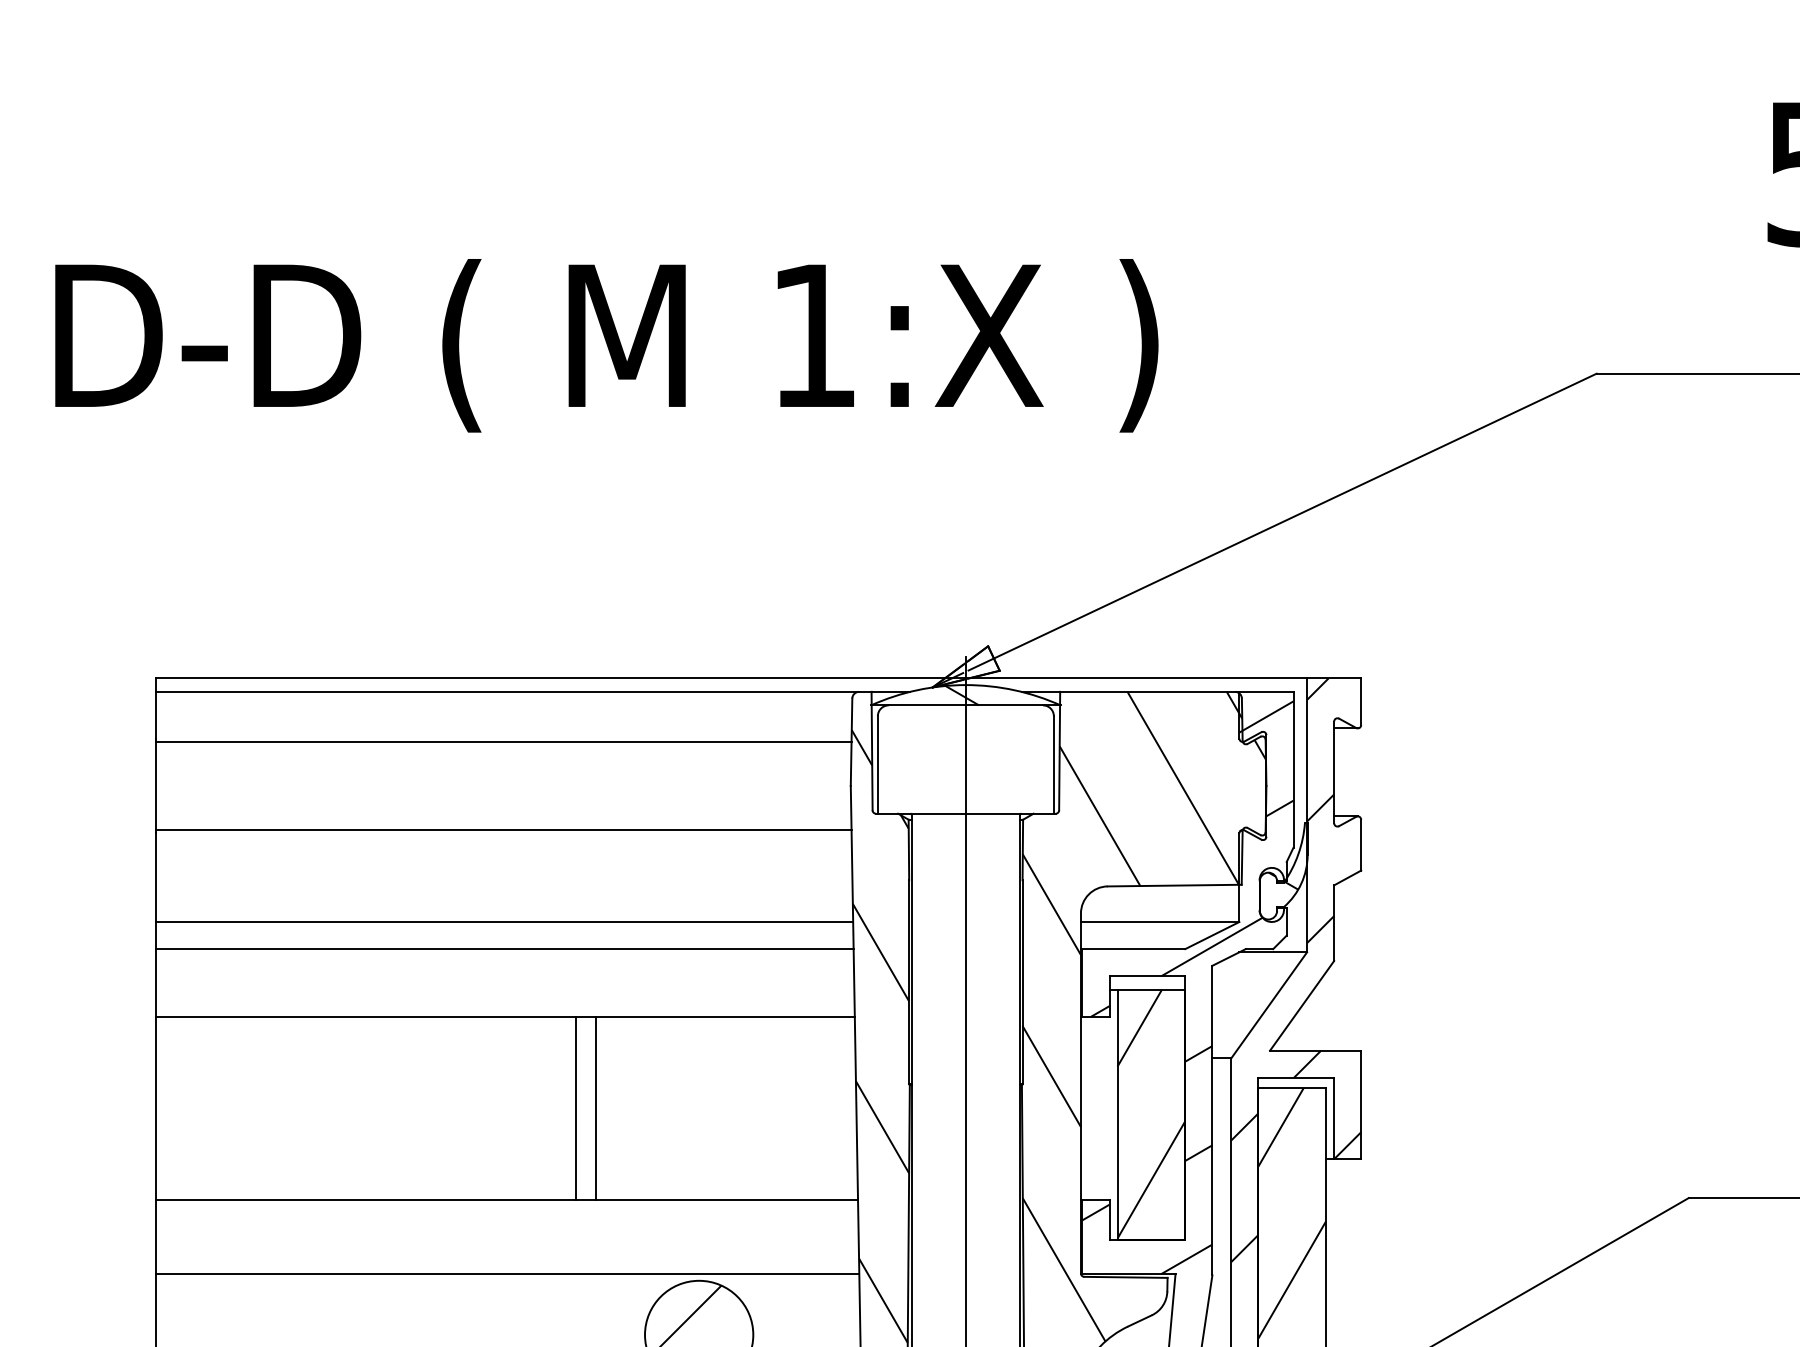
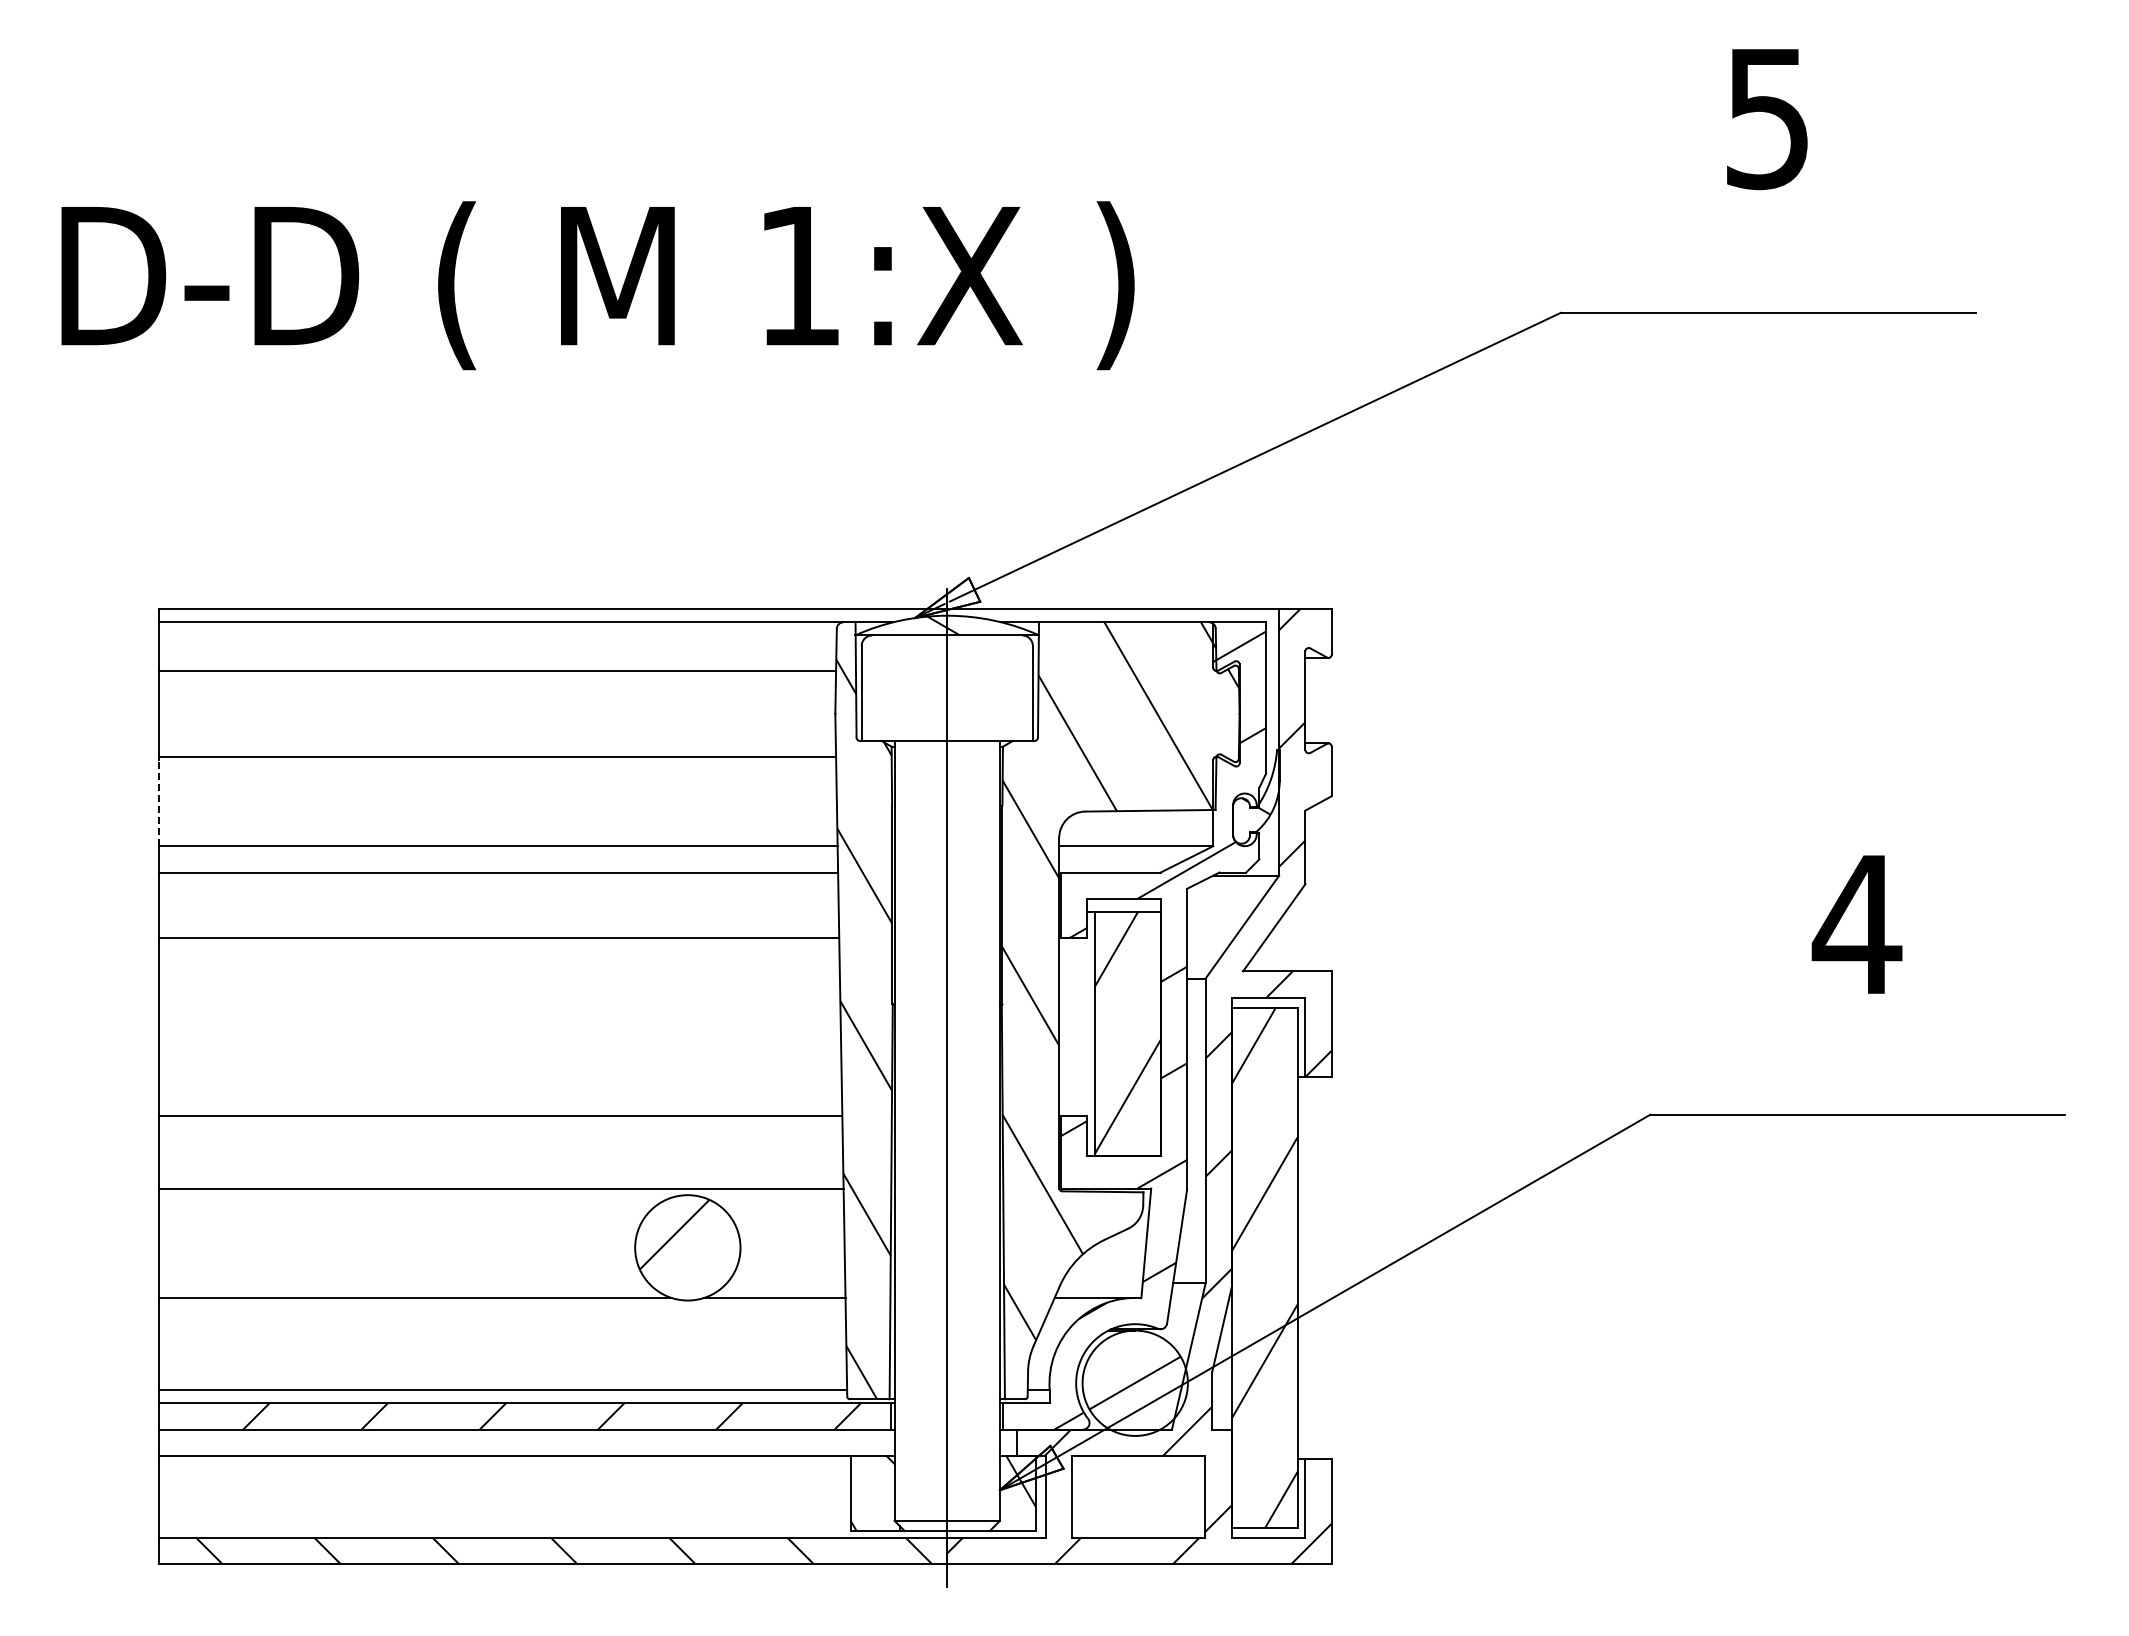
line: (155, 877) -> (159, 802), solid -> dashed
line: (576, 1108) -> (568, 1027), removed
line: (595, 1108) -> (587, 1027), removed

